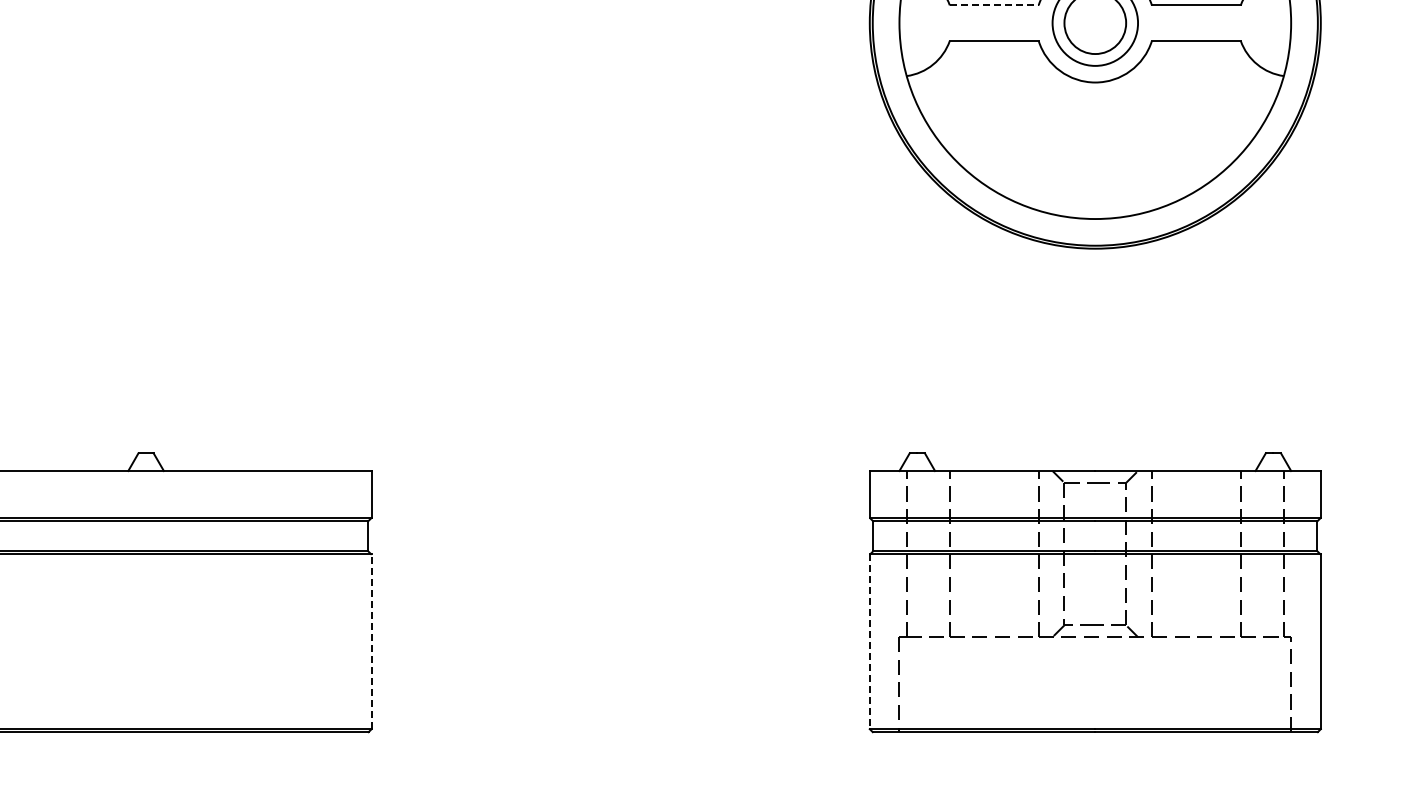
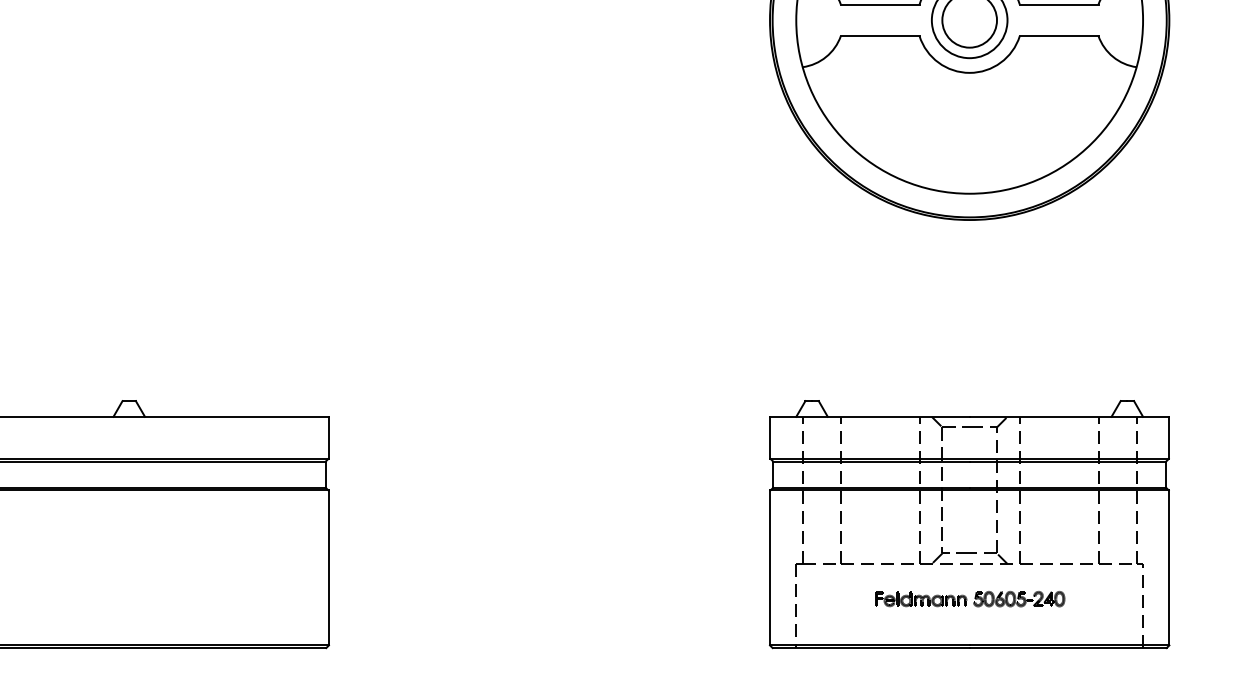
line: (994, 5) -> (880, 4), dashed -> solid
line: (371, 641) -> (328, 567), dashed -> solid
line: (869, 641) -> (769, 567), dashed -> solid
part: (1096, 676) -> (970, 598), added

